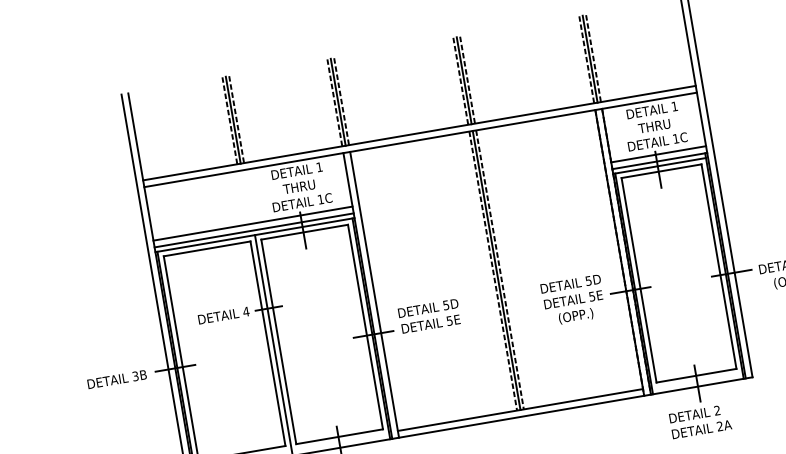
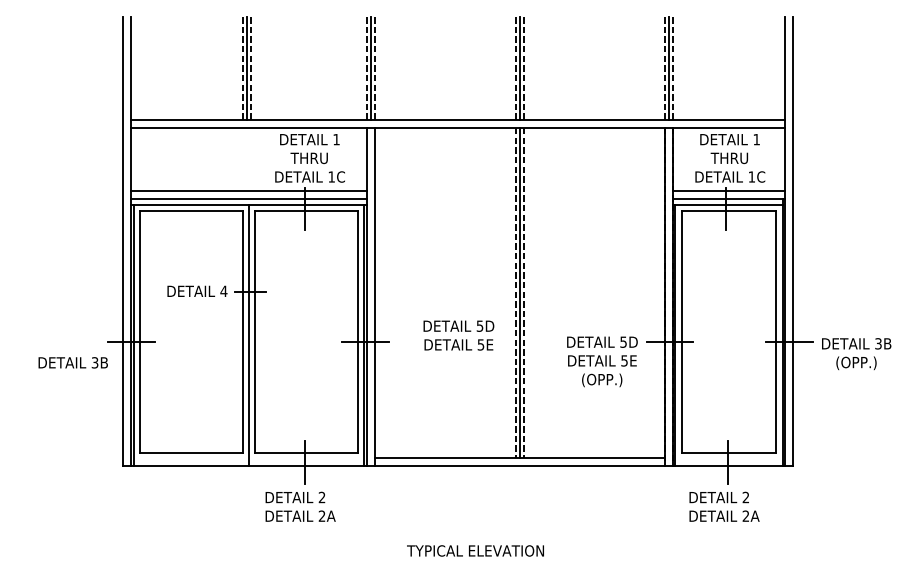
text: (573, 300) -> (602, 361), moved
text: (429, 316) -> (458, 335), moved
text: (116, 379) -> (72, 362), moved

